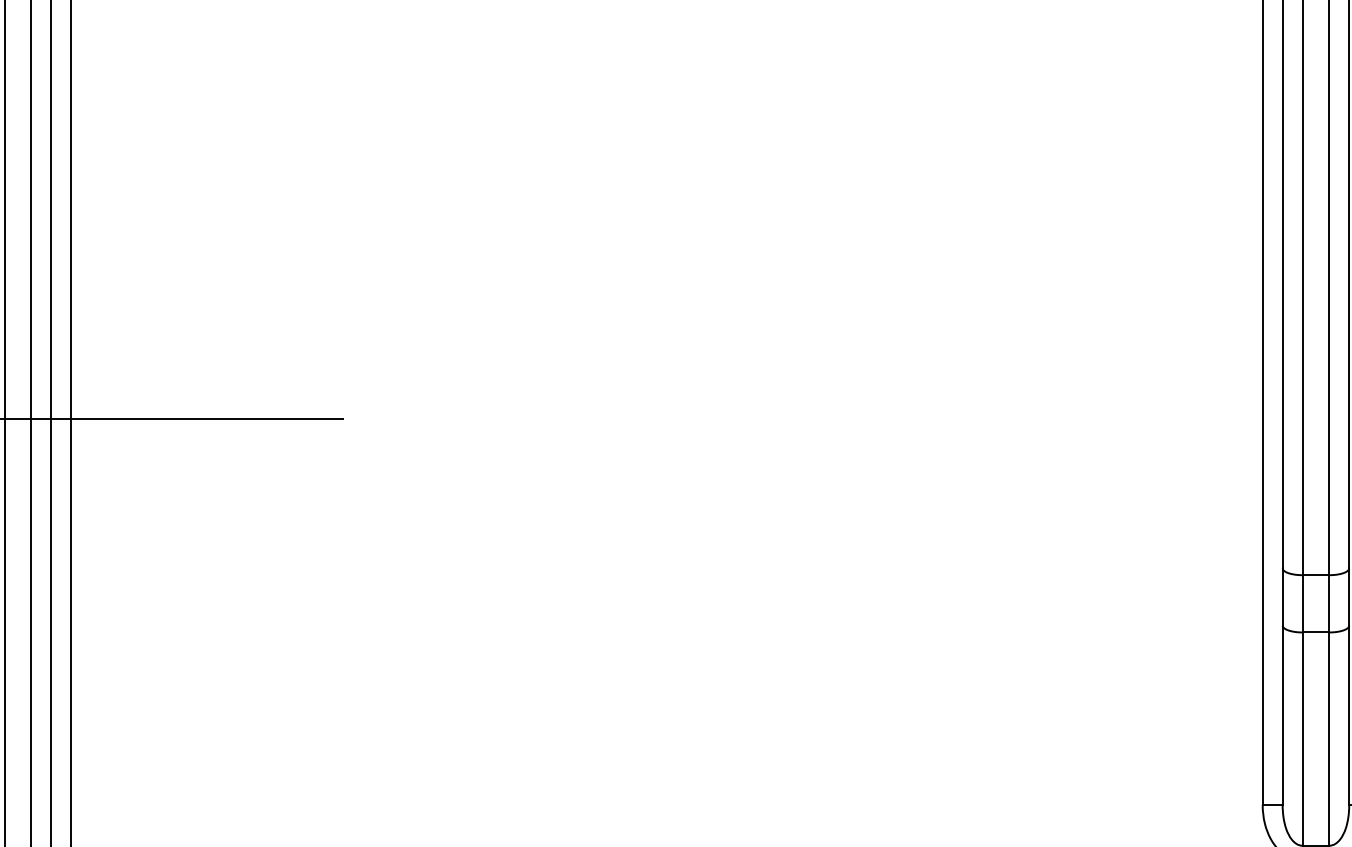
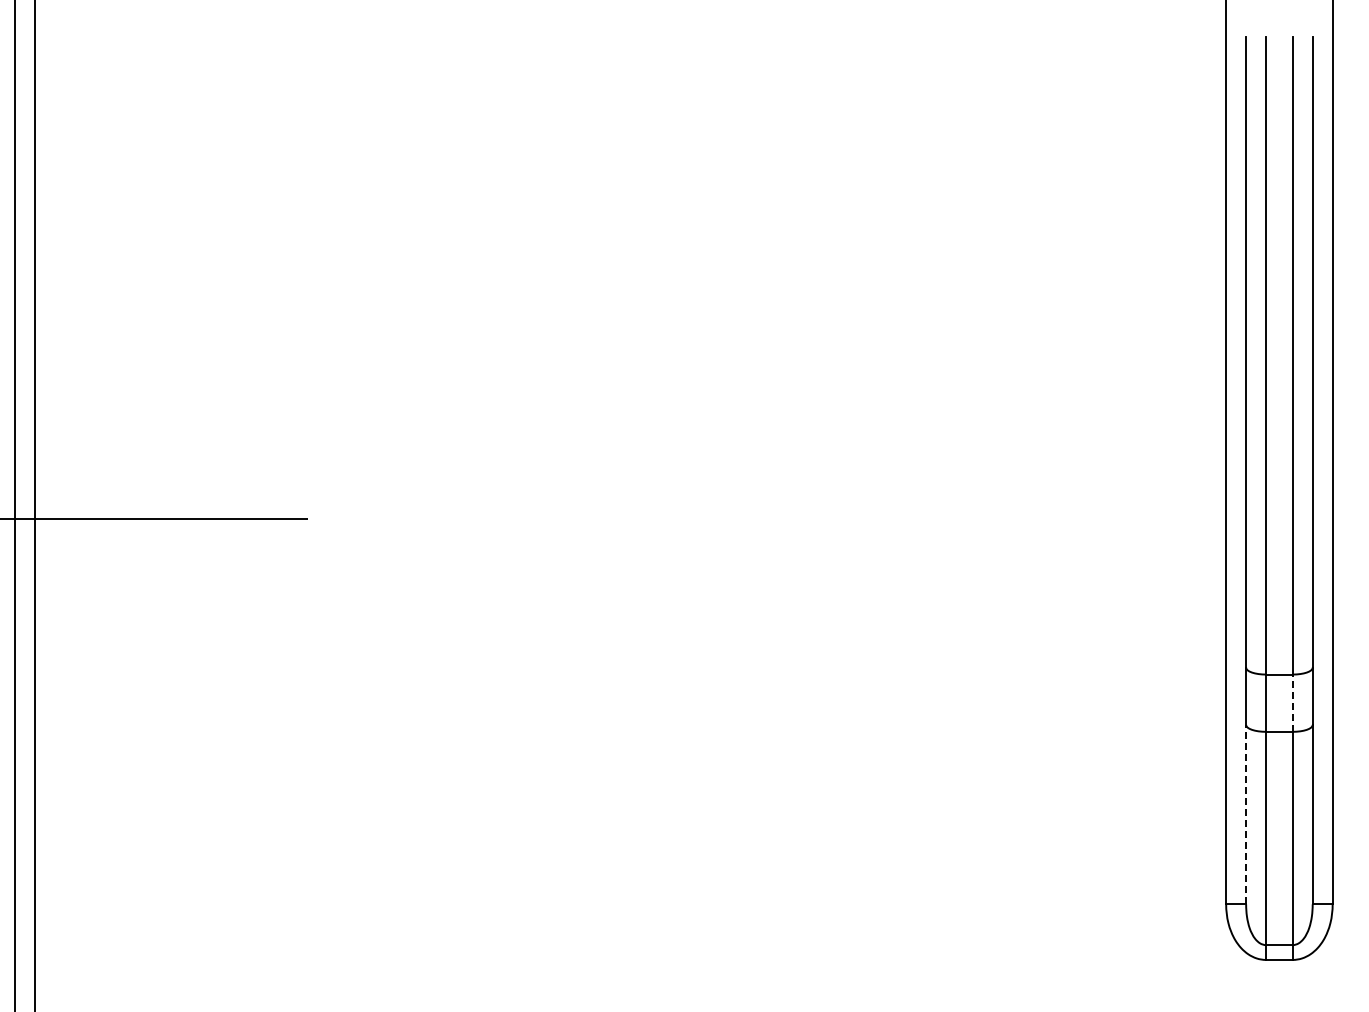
line: (1329, 604) -> (1292, 703), solid -> dashed
line: (1283, 715) -> (1246, 814), solid -> dashed

